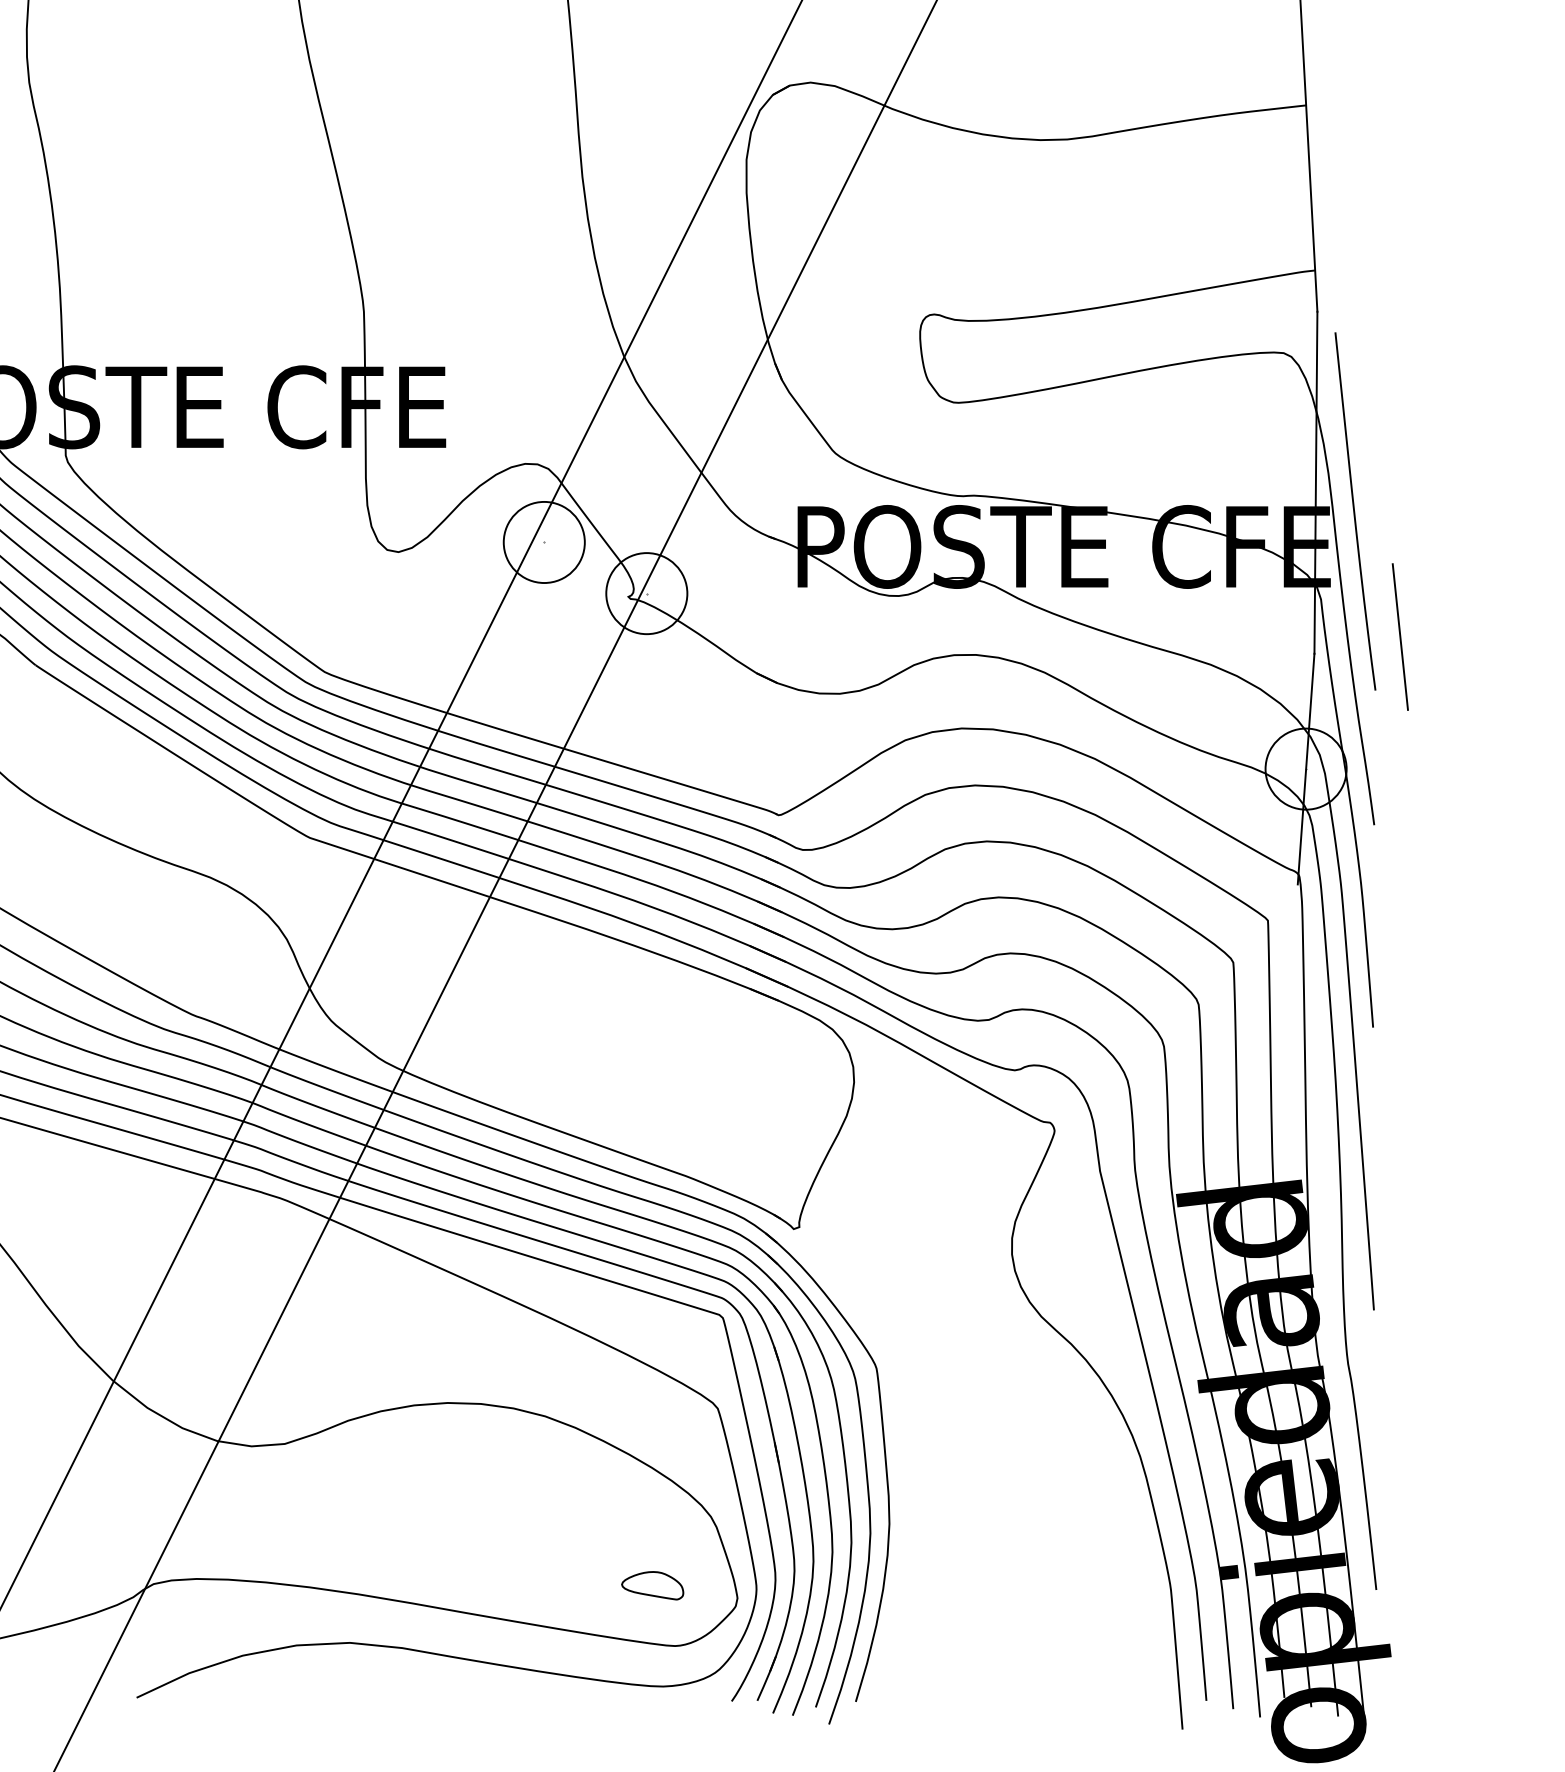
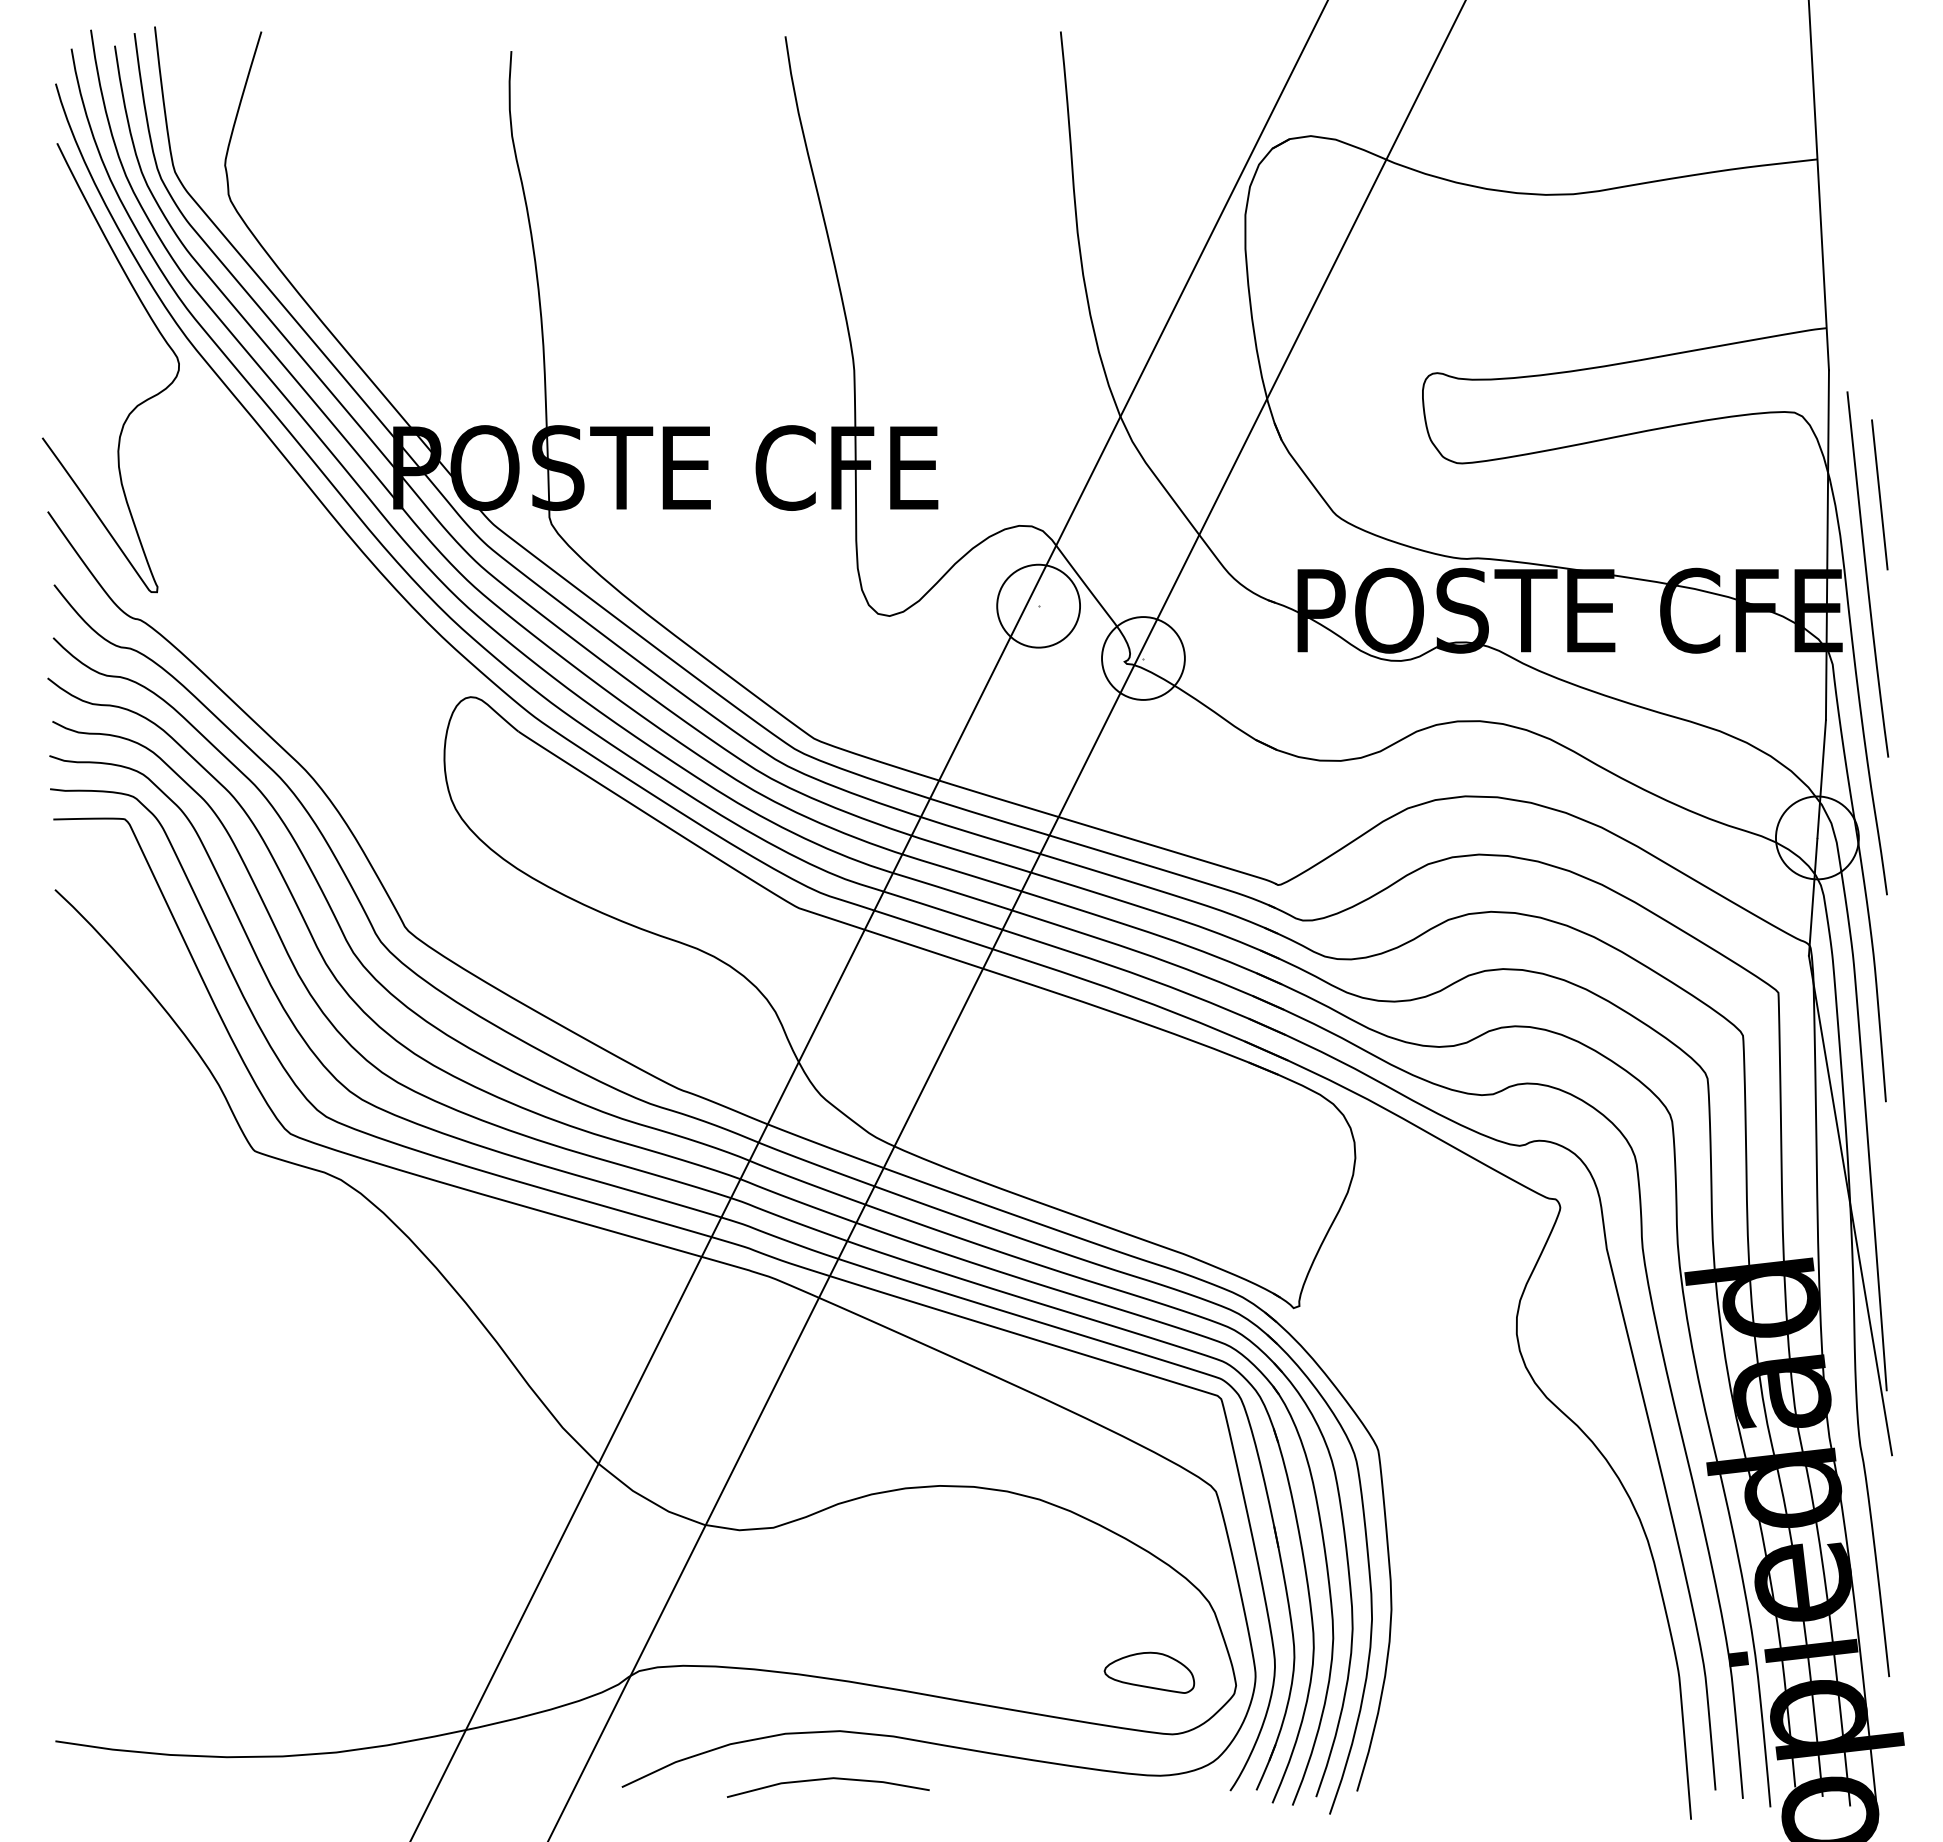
line: (1400, 636) -> (1879, 494), moved
line: (1338, 1128) -> (1850, 1205), added
part: (652, 1585) -> (1149, 1672), size x1.43
line: (338, 1690) -> (828, 1779), added

